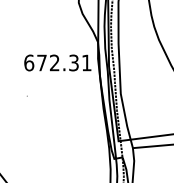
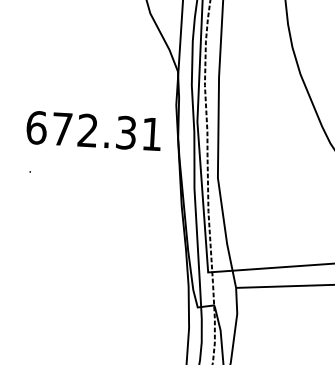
text: (57, 62) -> (93, 129), moved

